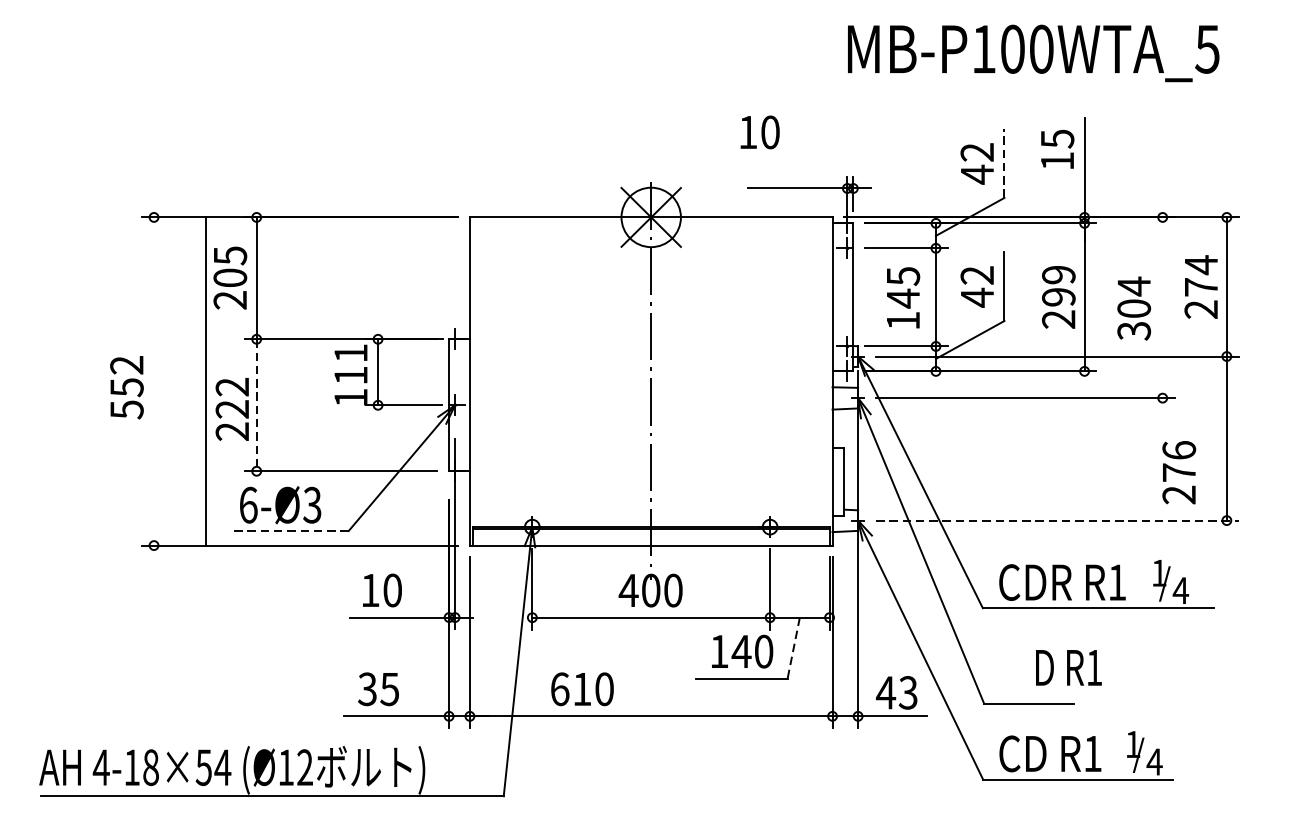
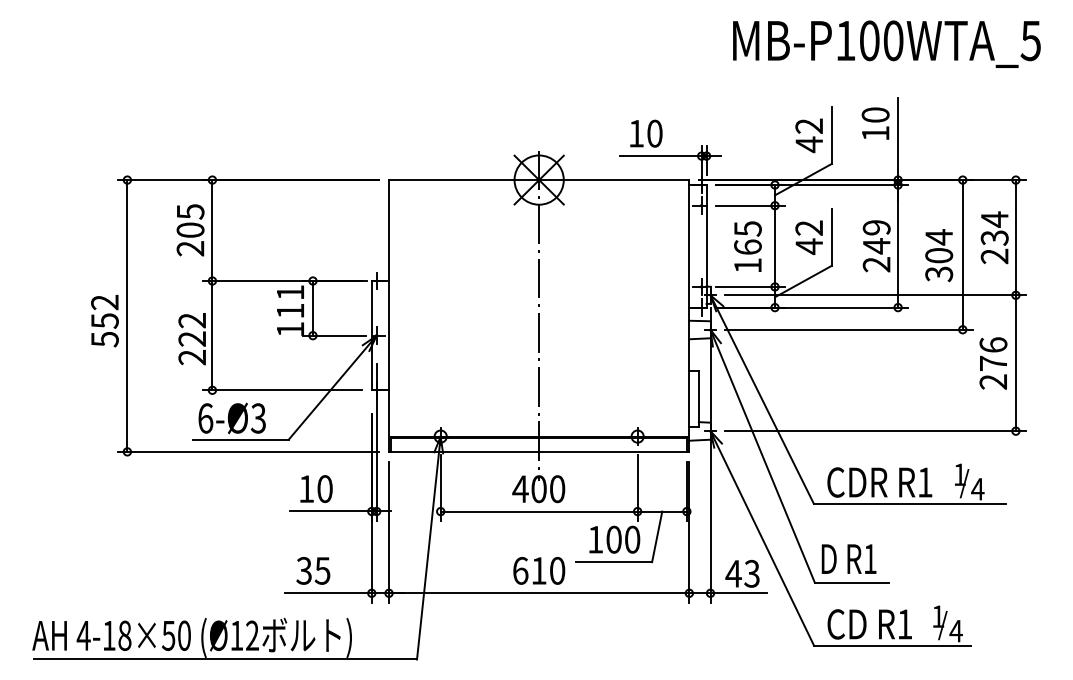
text: (1033, 52) -> (886, 43), moved
text: (760, 132) -> (646, 133), moved
text: (1057, 139) -> (875, 115), 15 -> 10
line: (1004, 163) -> (831, 135), dashed -> solid
text: (1200, 286) -> (994, 237), 274 -> 234
text: (1058, 297) -> (876, 246), 299 -> 249
text: (902, 298) -> (747, 247), 145 -> 165
line: (1162, 307) -> (962, 254), added
line: (206, 380) -> (127, 315), moved
line: (256, 405) -> (212, 335), dashed -> solid
text: (1179, 472) -> (993, 363), moved
line: (1058, 520) -> (876, 431), dashed -> solid
line: (290, 530) -> (240, 439), dashed -> solid
line: (794, 647) -> (657, 536), dashed -> solid
text: (740, 651) -> (613, 539), 140 -> 100
text: (1068, 667) -> (848, 558), moved
text: (582, 688) -> (539, 570), moved
text: (222, 767) -> (184, 635), 4-18×54 -> 4-18×50

